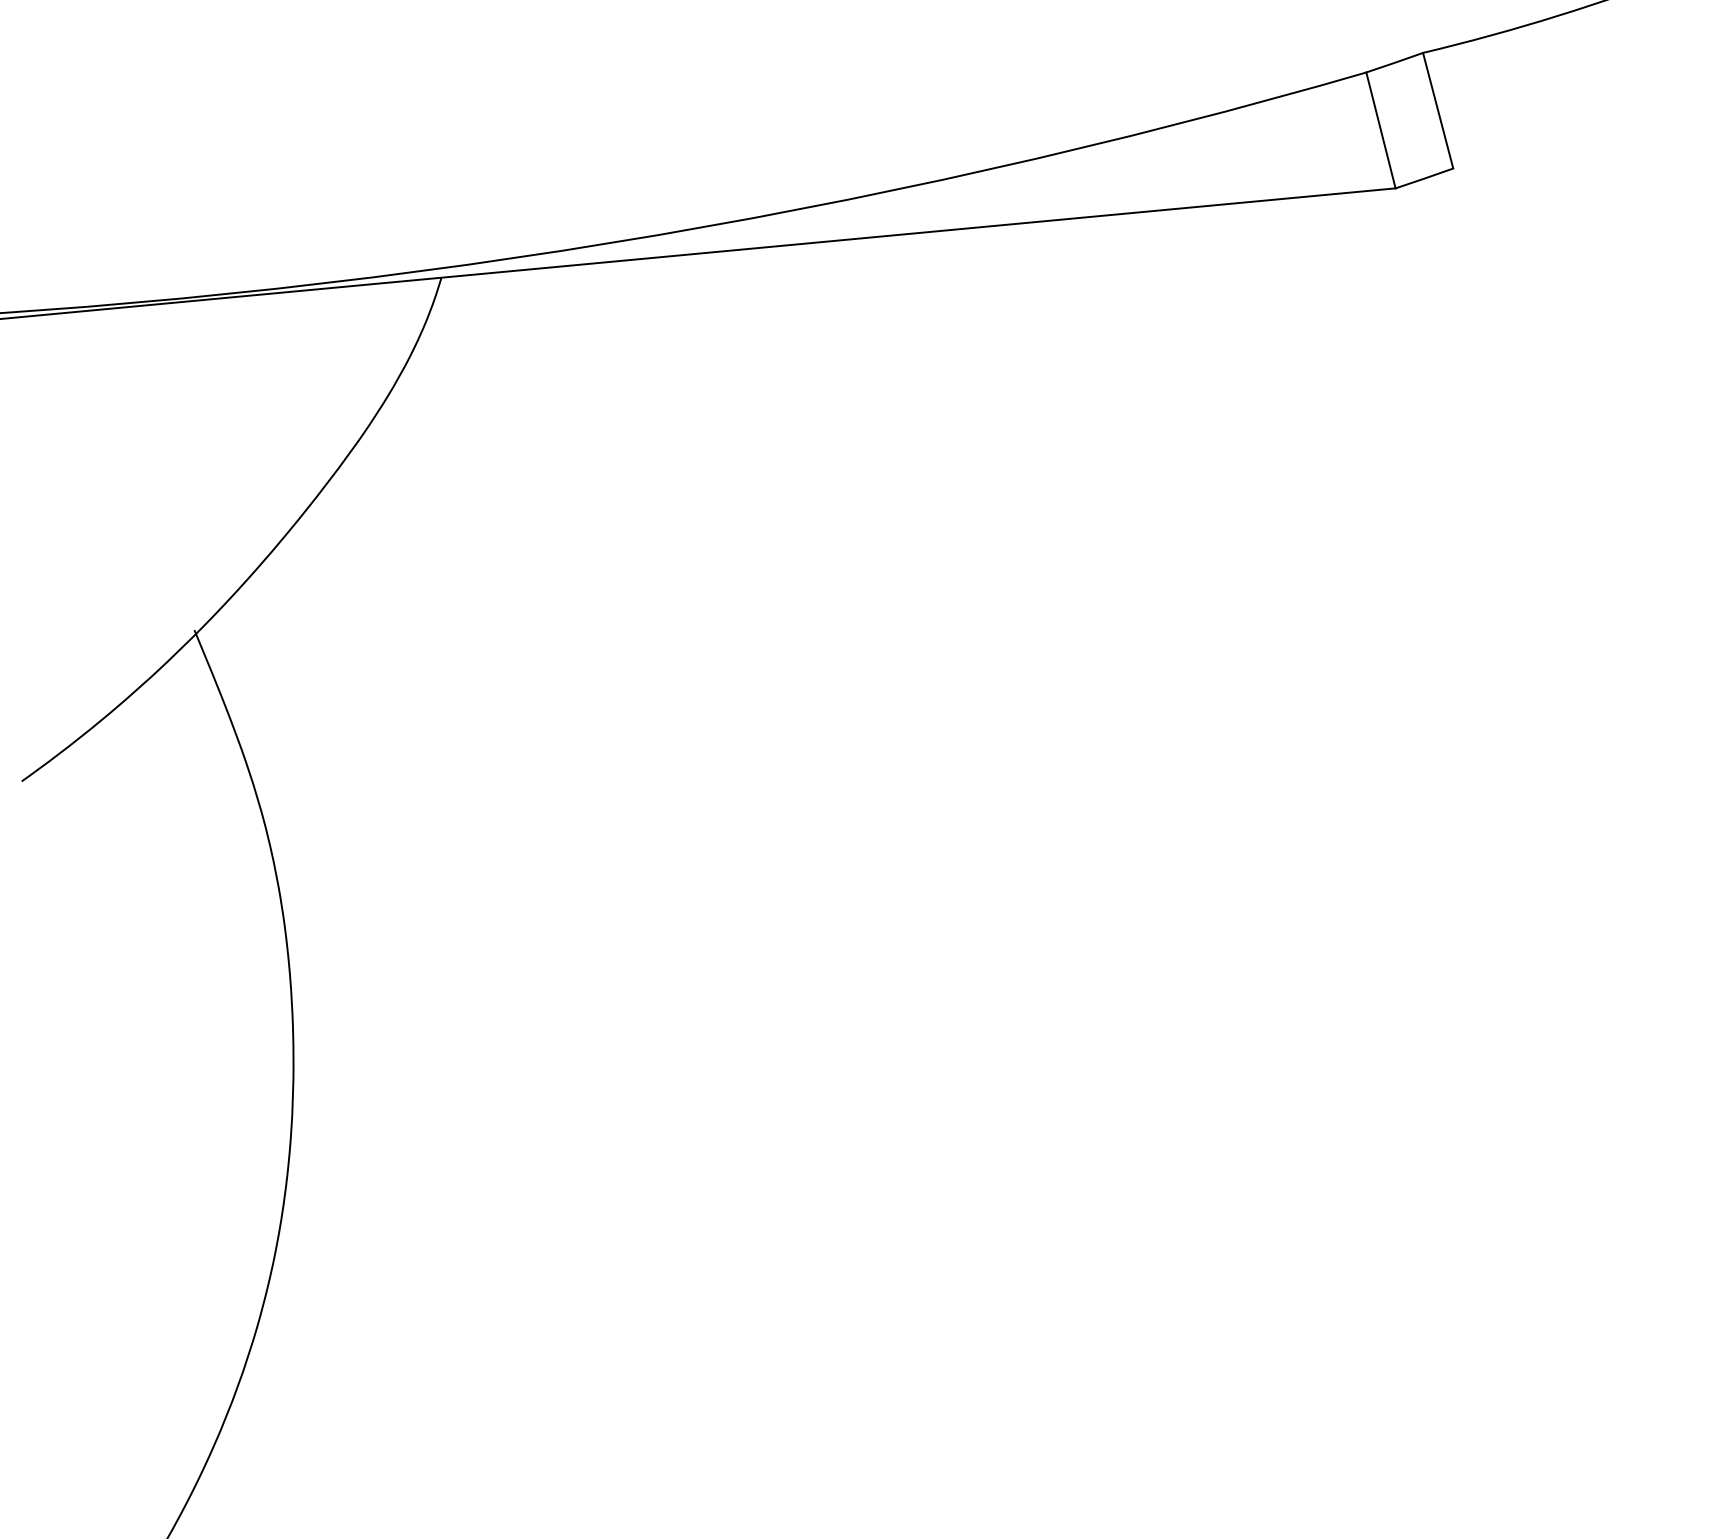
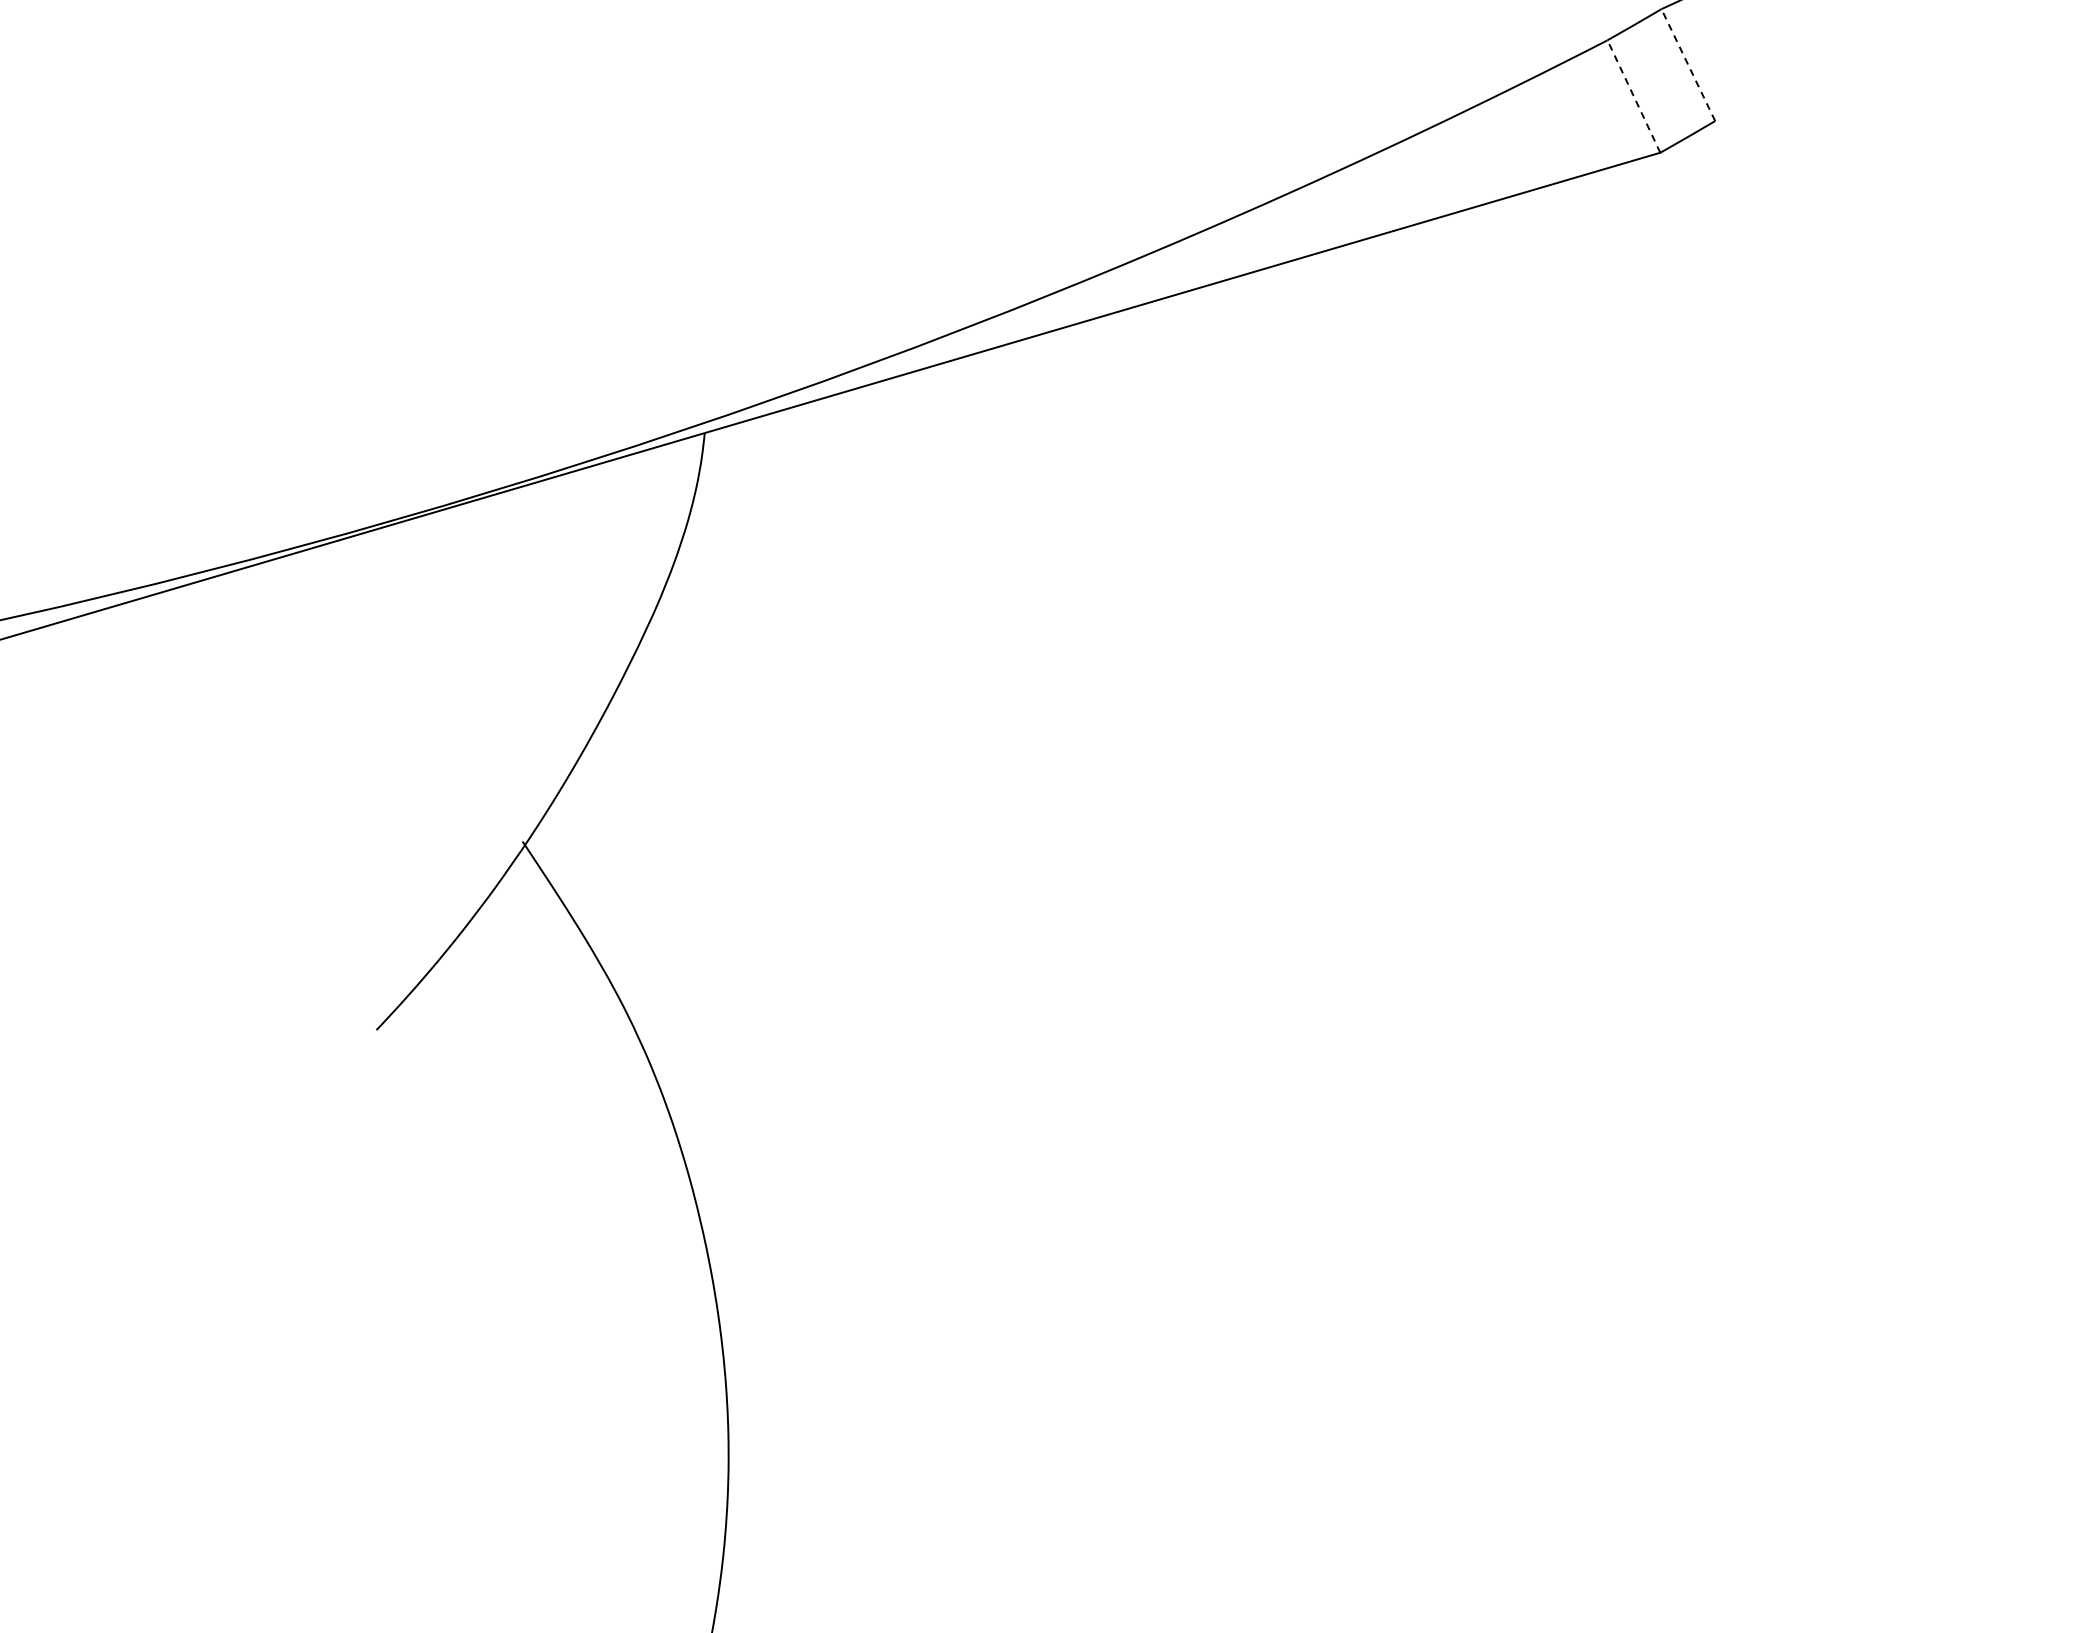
line: (1438, 110) -> (1688, 64), solid -> dashed
line: (1380, 130) -> (1633, 96), solid -> dashed

